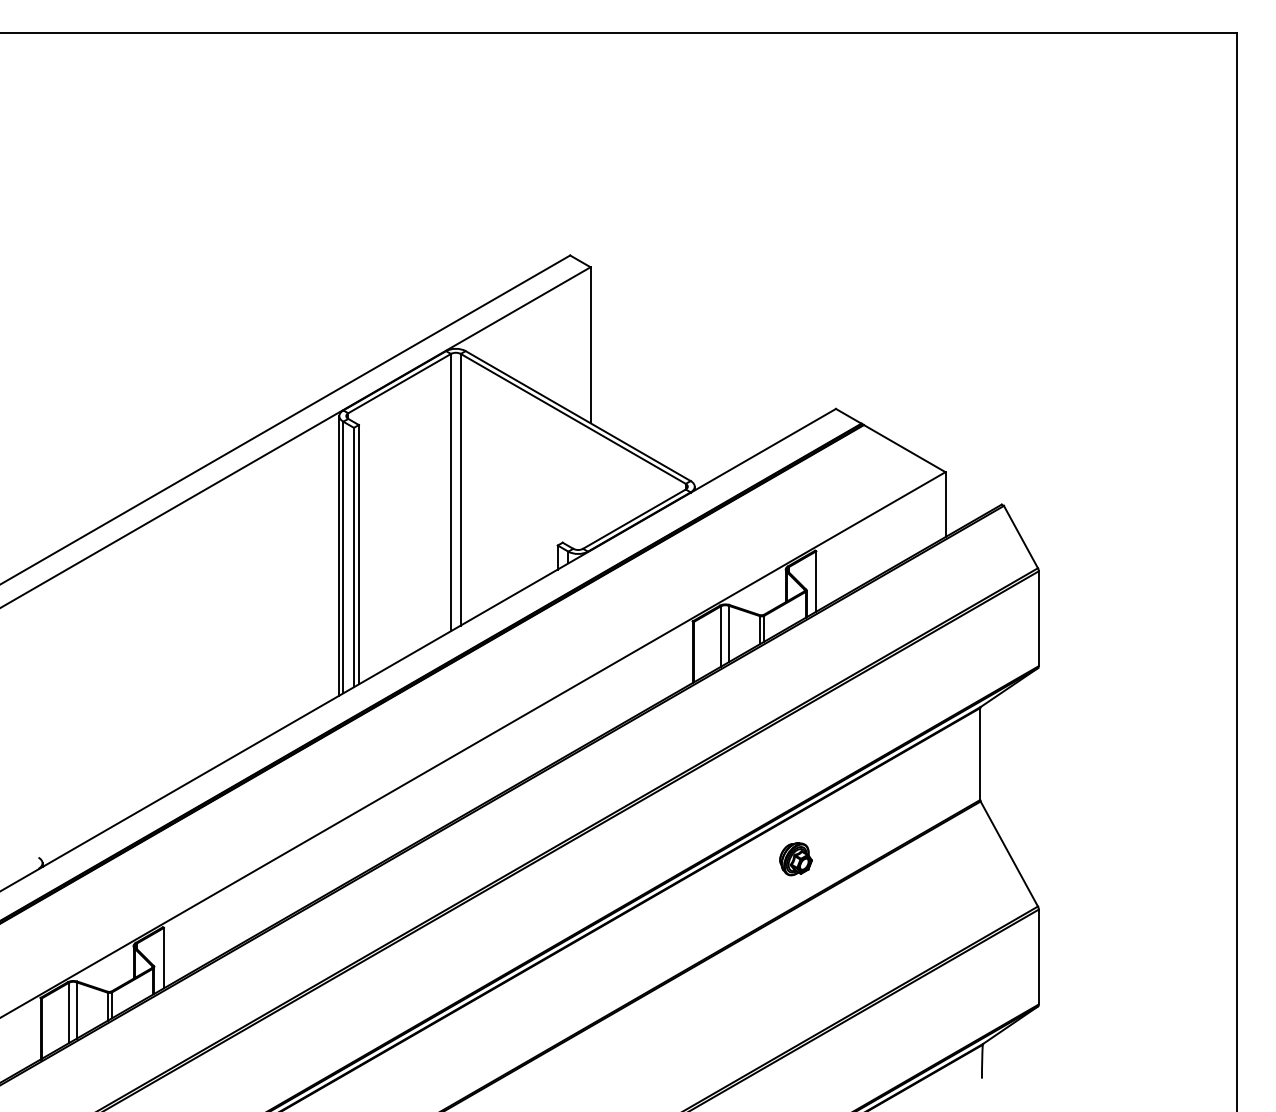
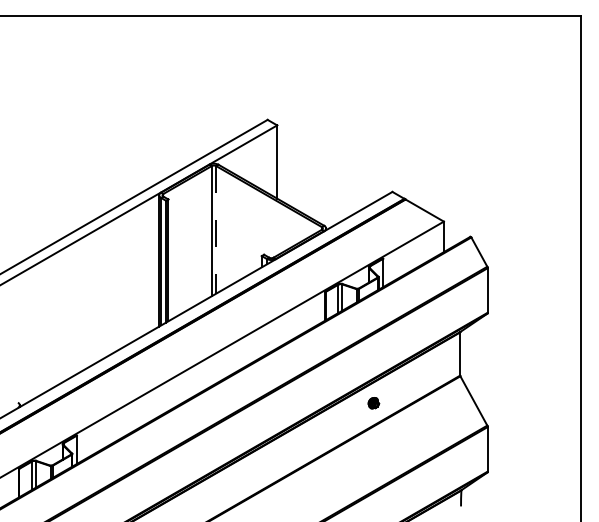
line: (461, 488) -> (216, 229), solid -> dashed
part: (795, 857) -> (373, 402), size x0.7

